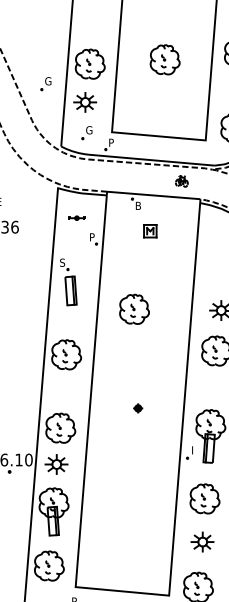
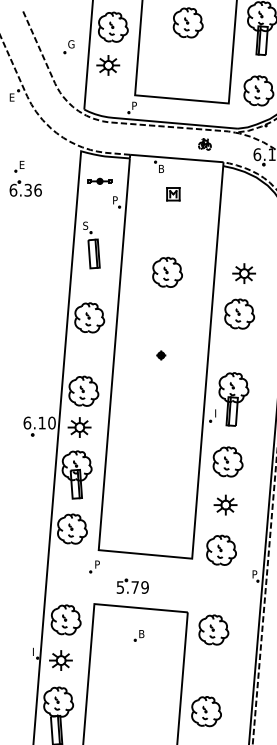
part: (86, 133) -> (109, 96), removed
part: (76, 217) -> (99, 180), size x1.43
part: (134, 308) -> (167, 271), moved
part: (138, 408) -> (161, 355), moved

